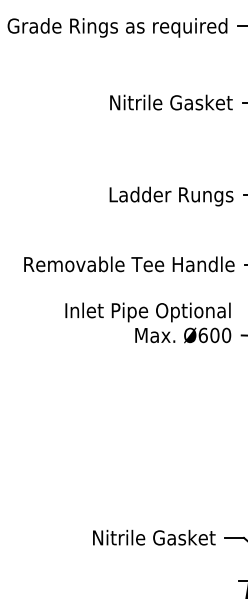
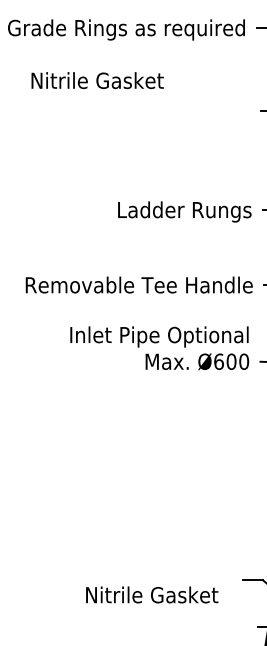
text: (171, 102) -> (97, 80), moved
text: (154, 537) -> (152, 594), moved

